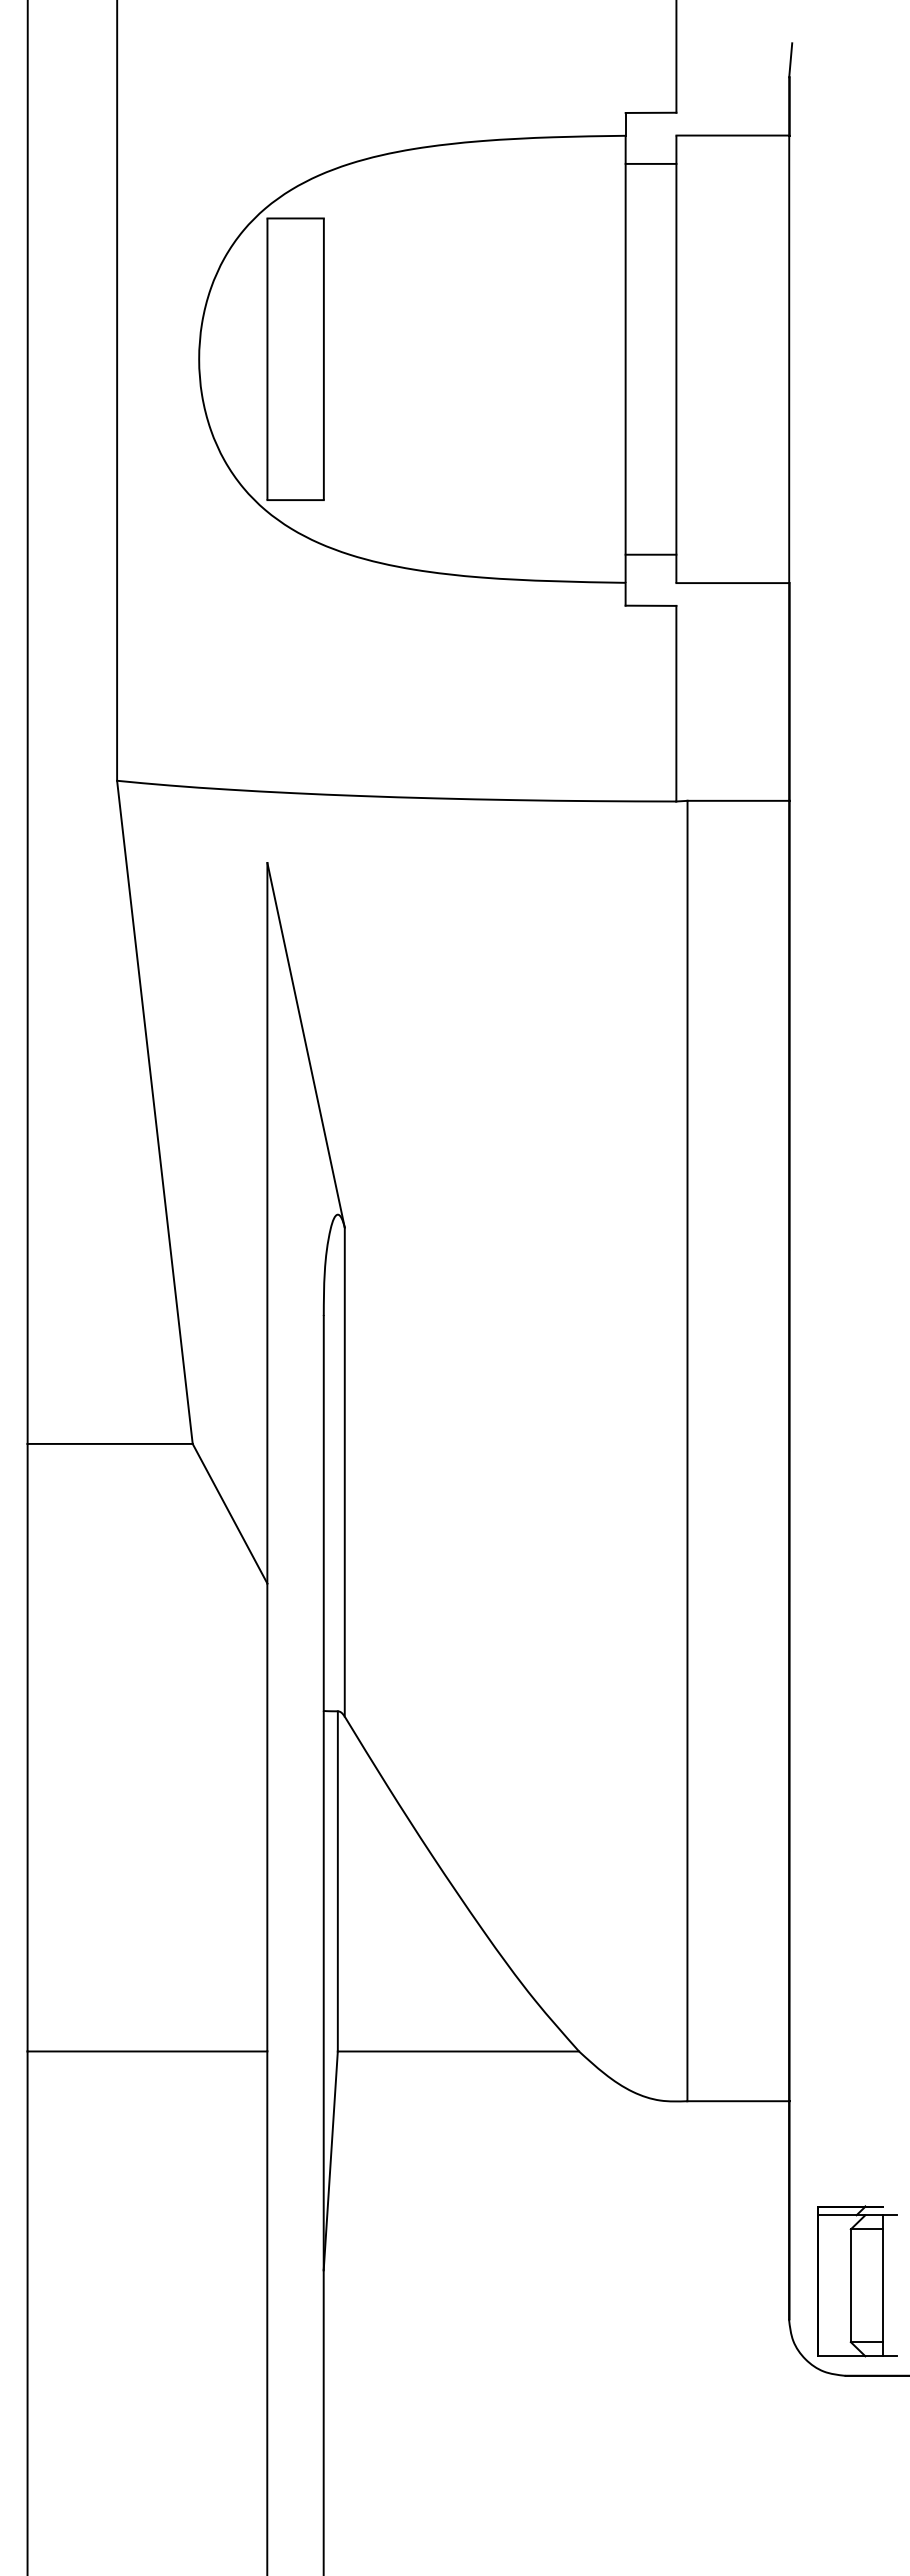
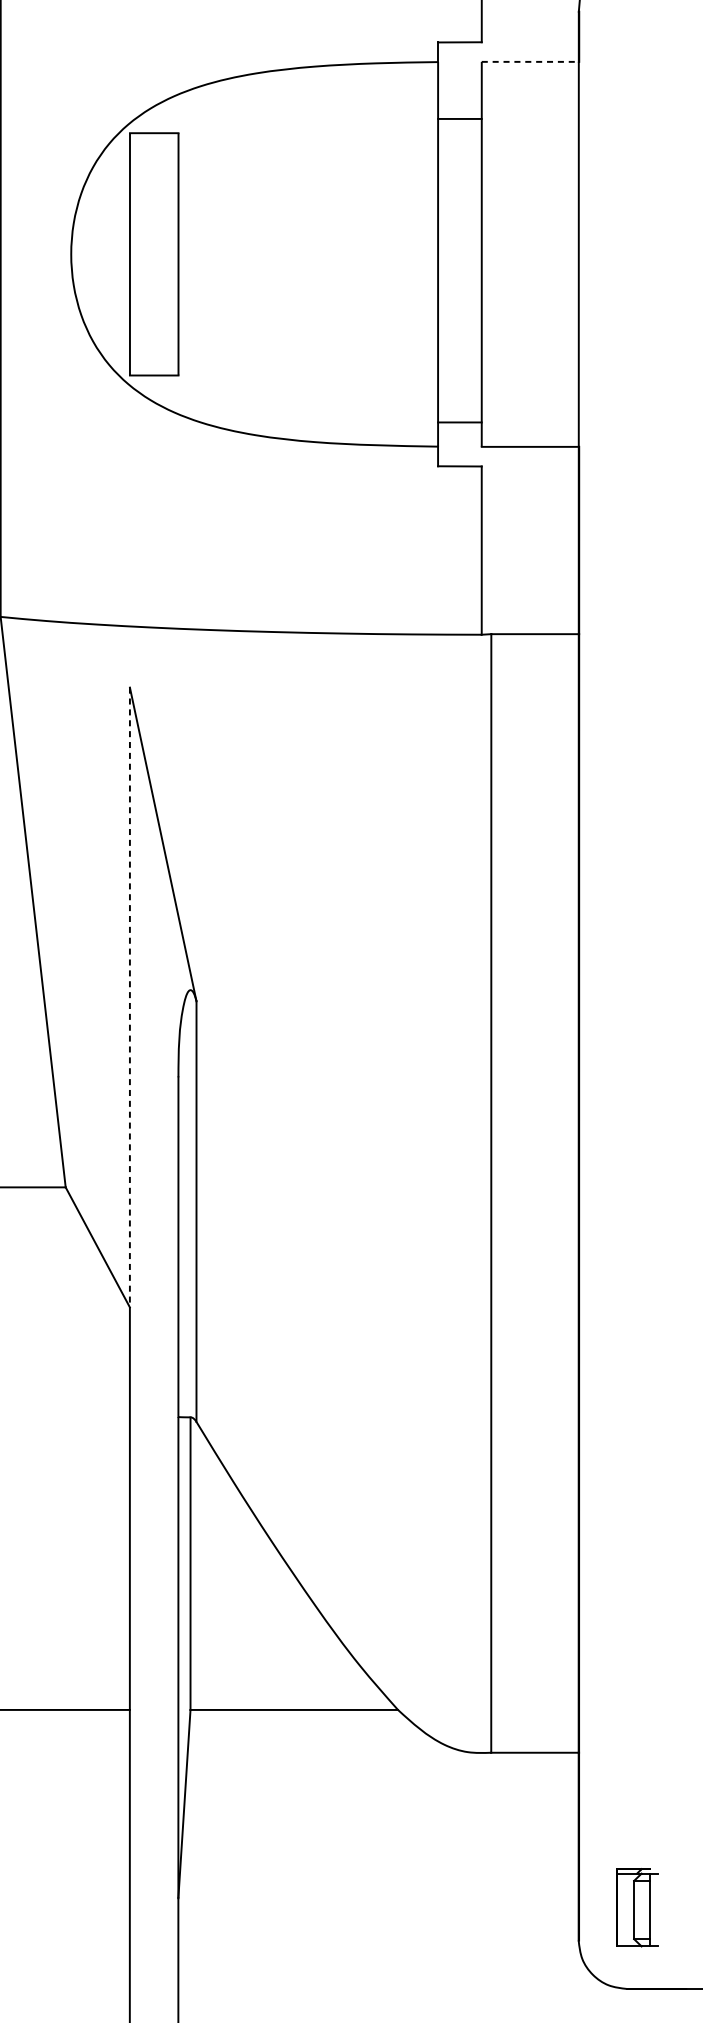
line: (733, 135) -> (530, 61), solid -> dashed
line: (650, 163) -> (459, 118), moved
line: (267, 1223) -> (130, 997), solid -> dashed
part: (857, 2281) -> (637, 1907), size x0.6

